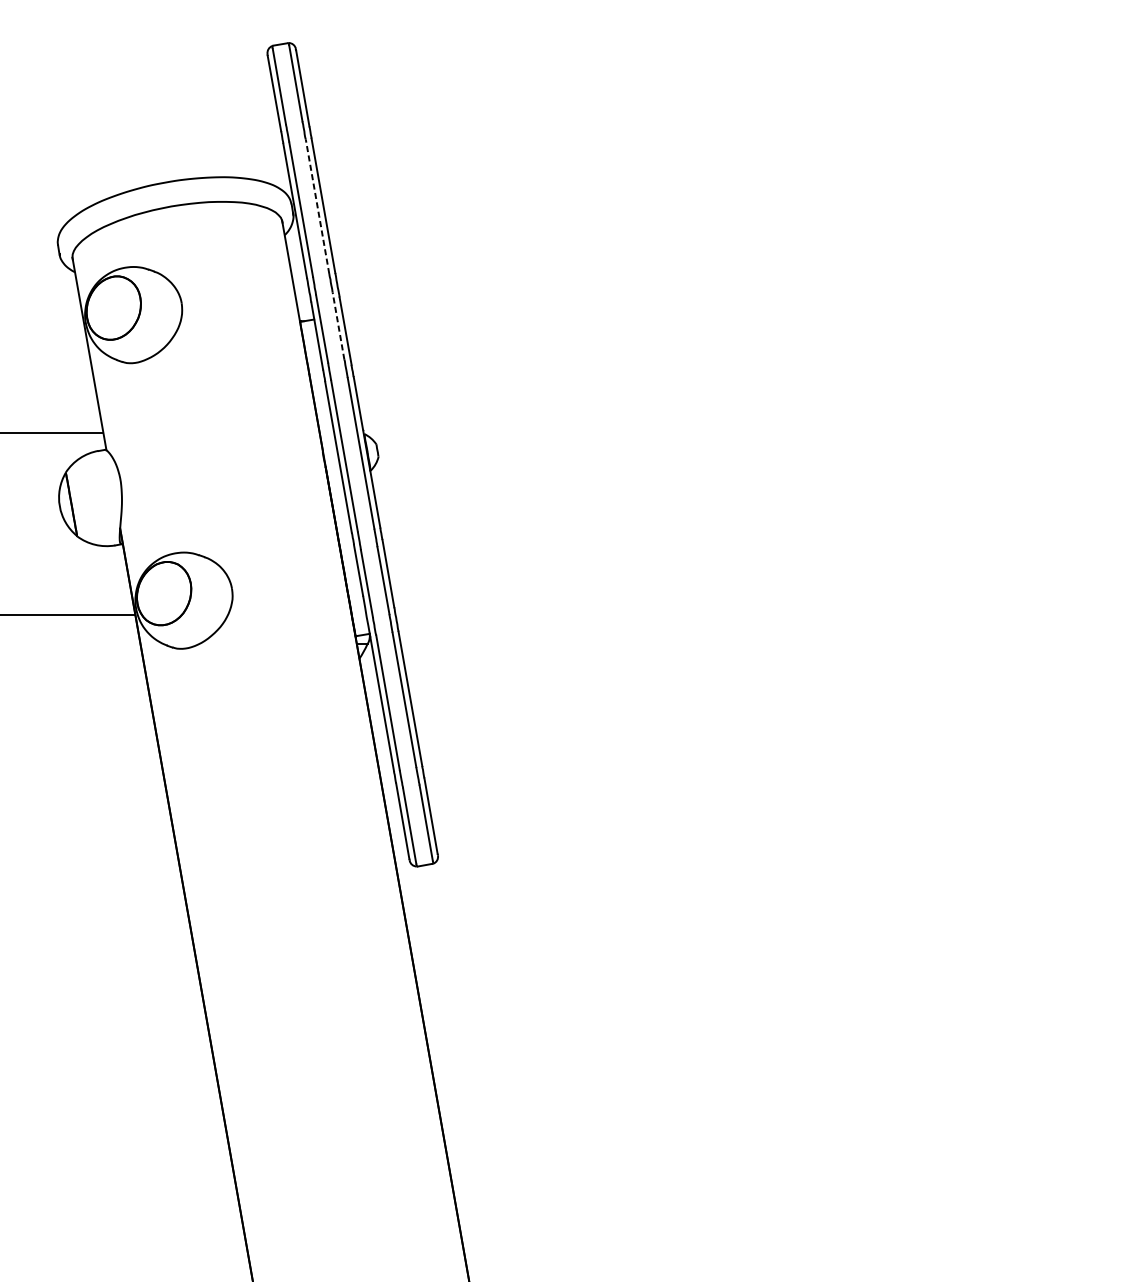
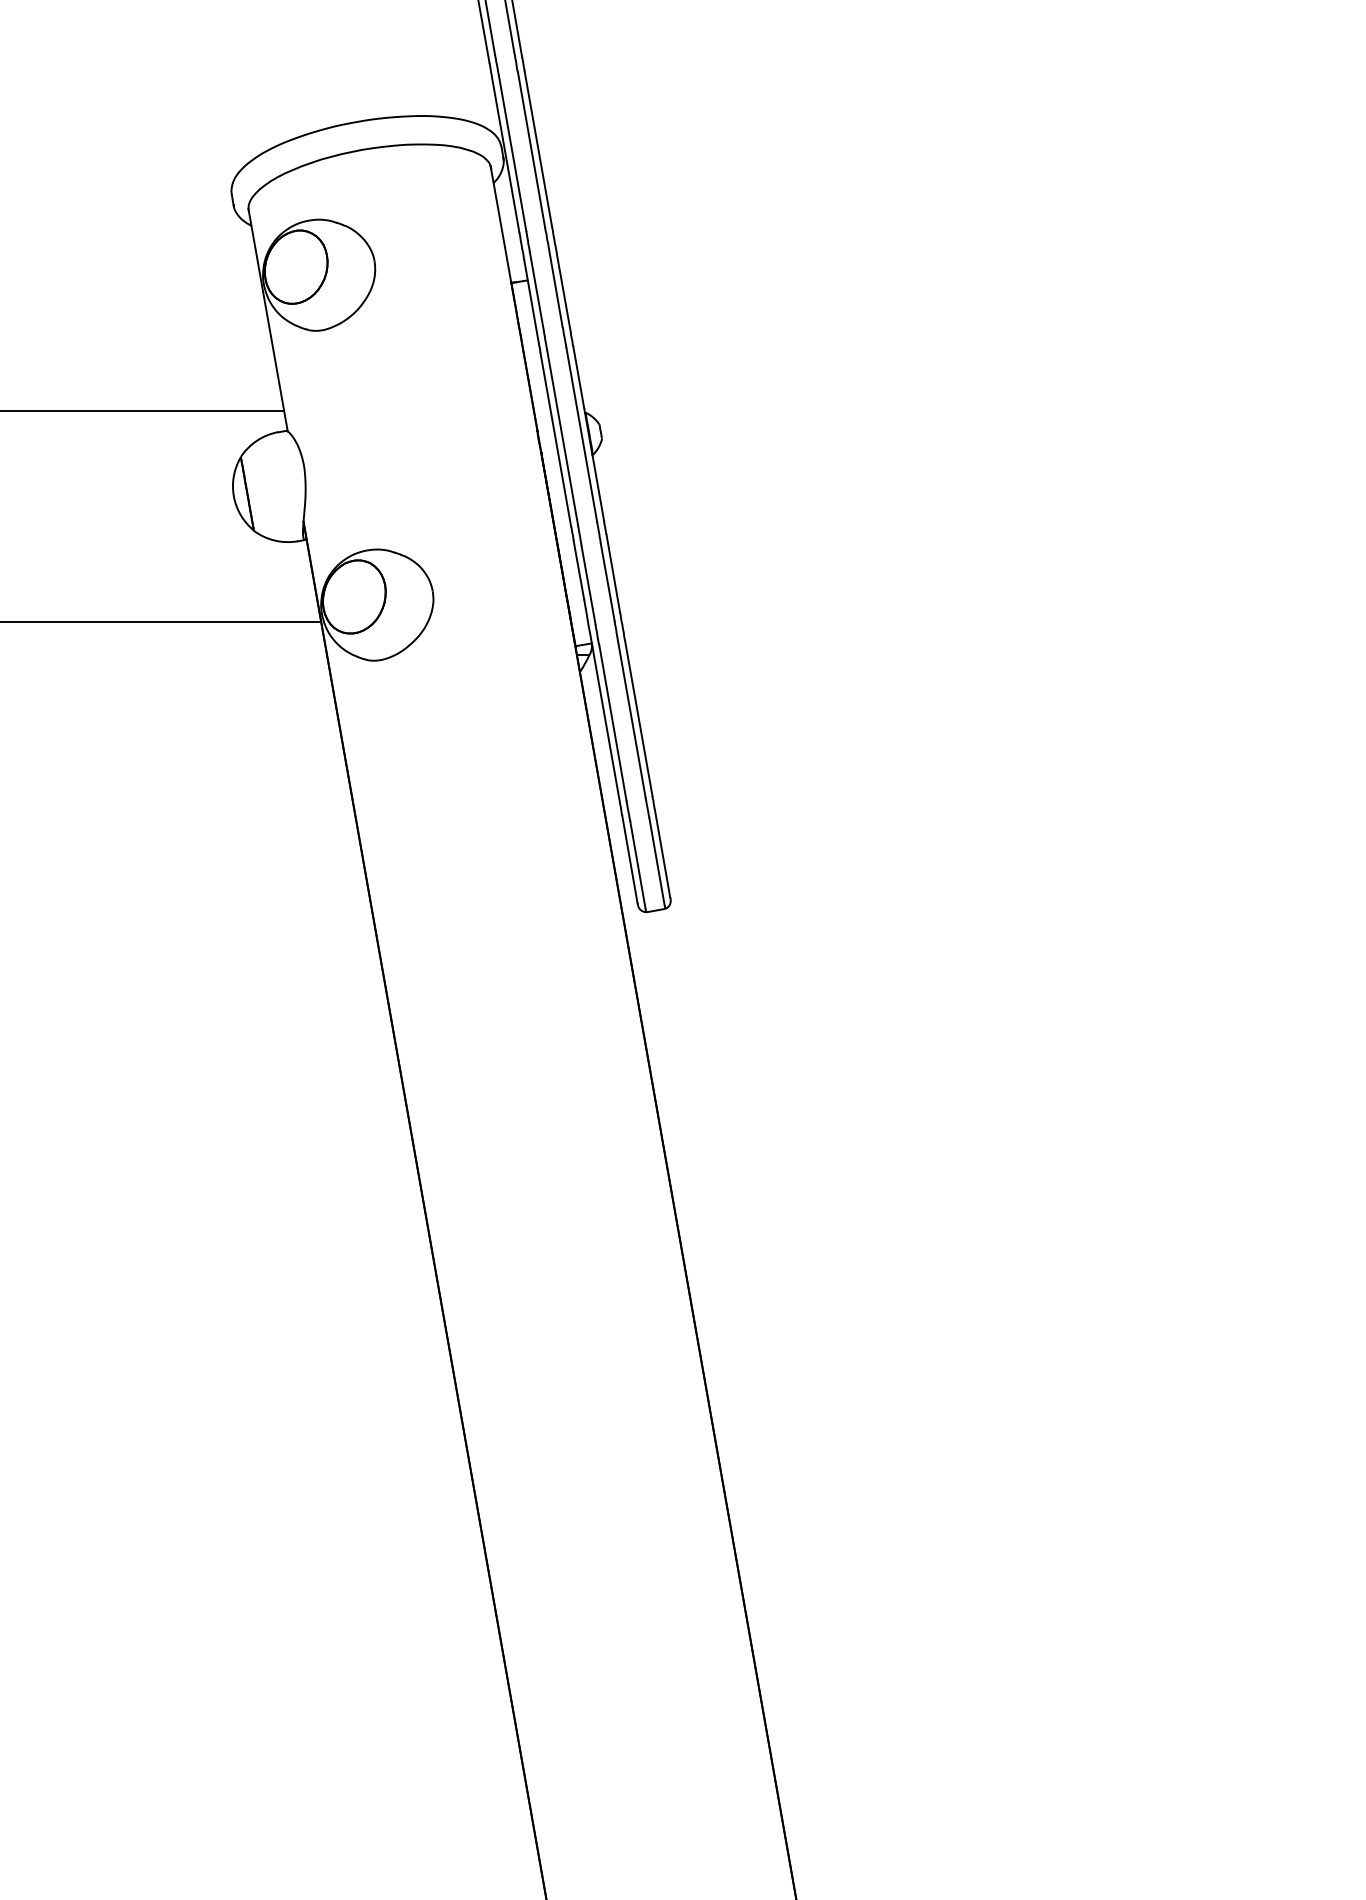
line: (317, 207) -> (531, 150), dashed -> solid
line: (338, 325) -> (555, 287), dashed -> solid

